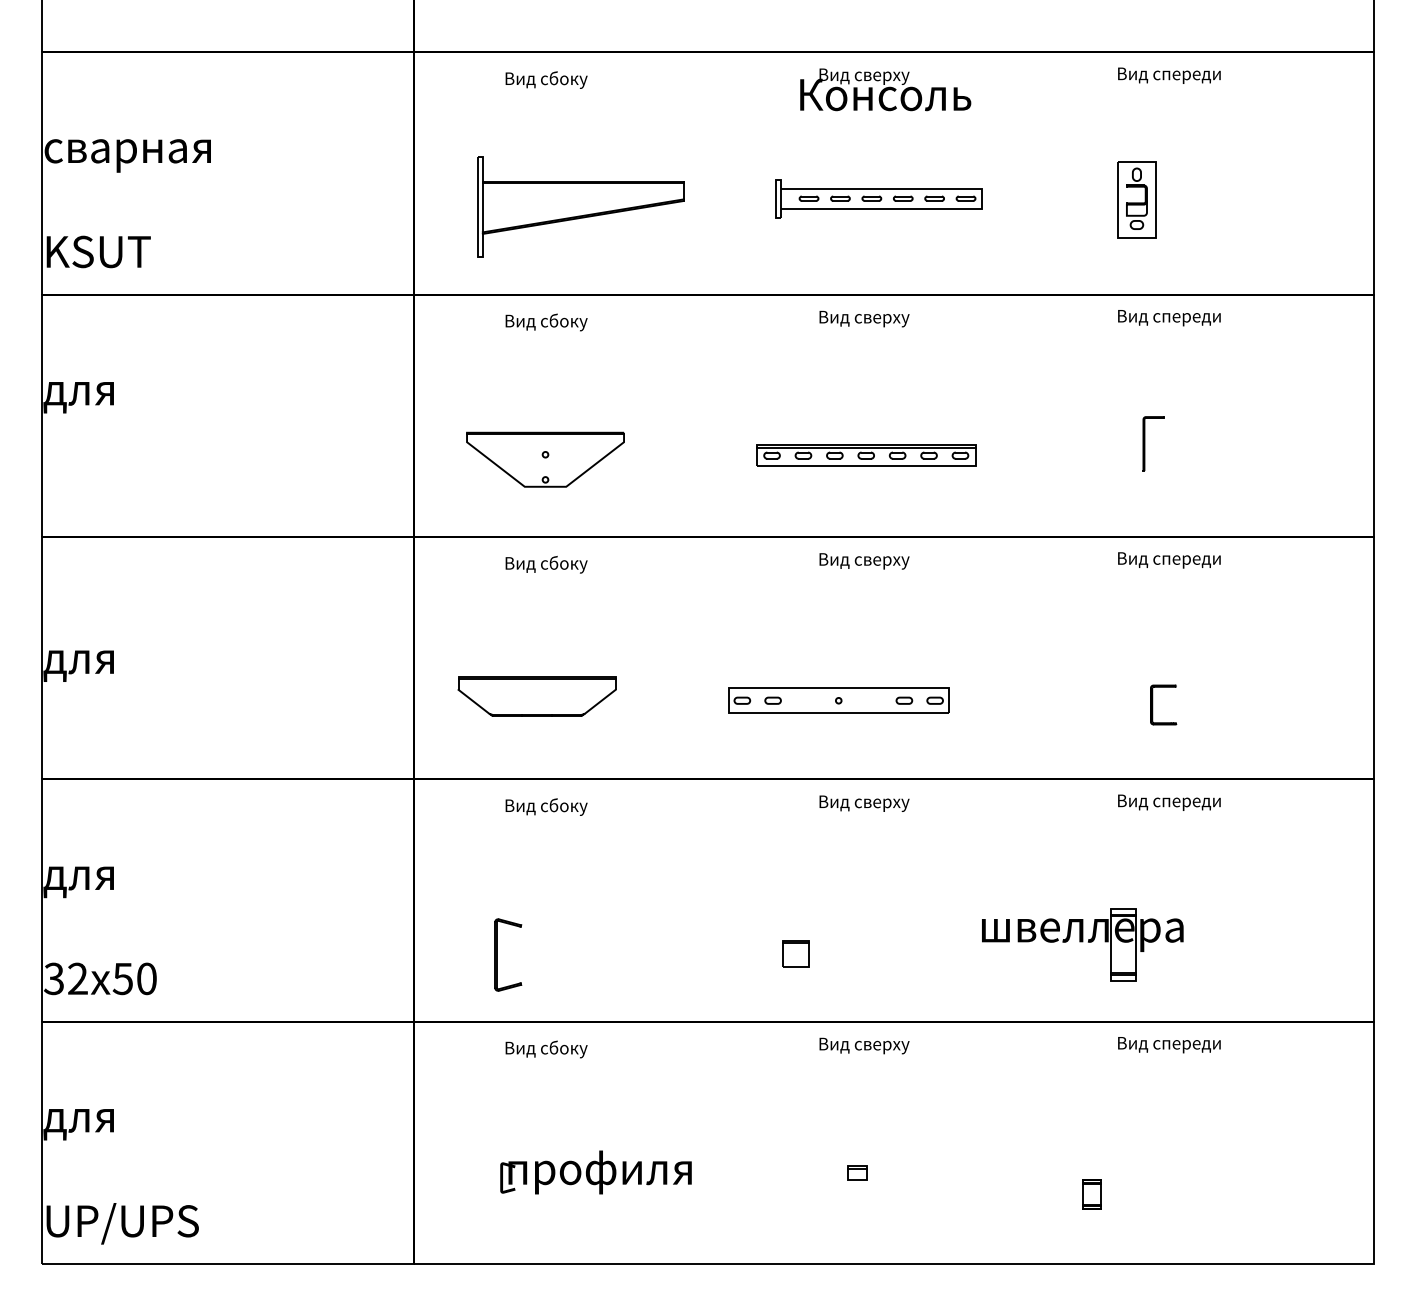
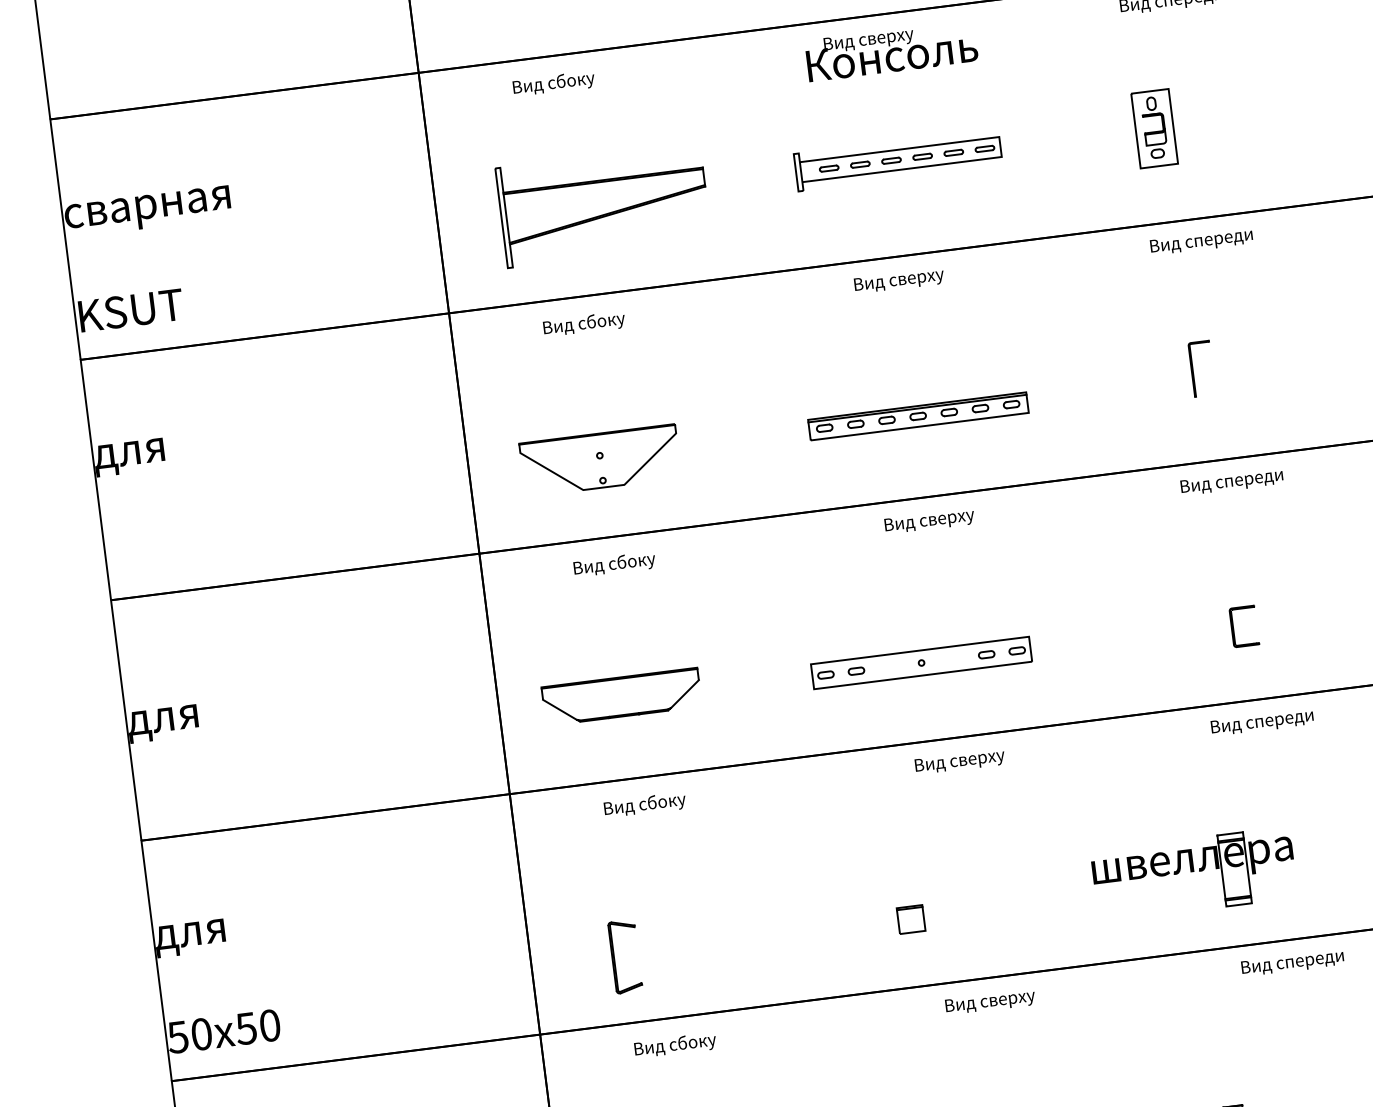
text: (65, 978) -> (189, 1035), 32 -> 50

